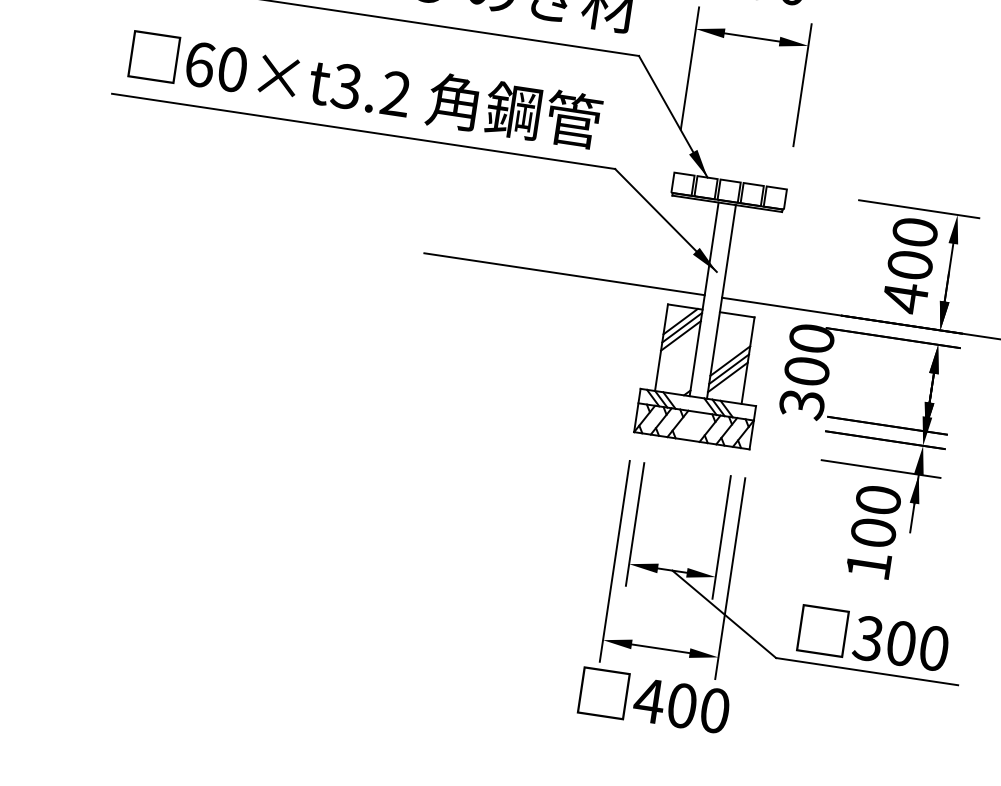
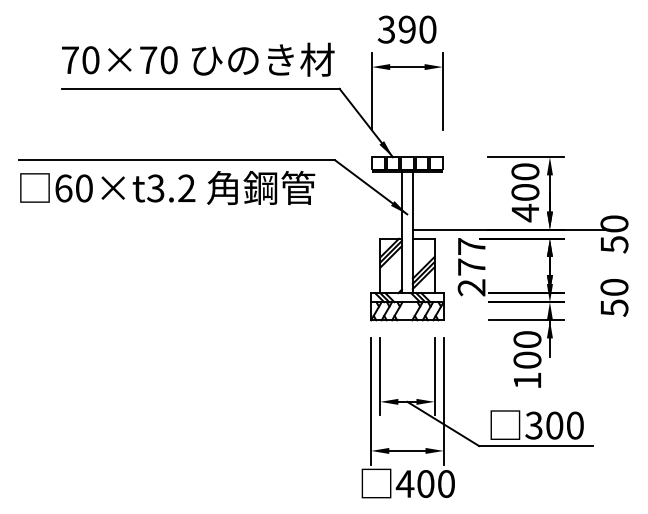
text: (365, 87) -> (167, 187), moved
line: (563, 273) -> (313, 229), removed
text: (806, 371) -> (471, 267), 300 -> 277

